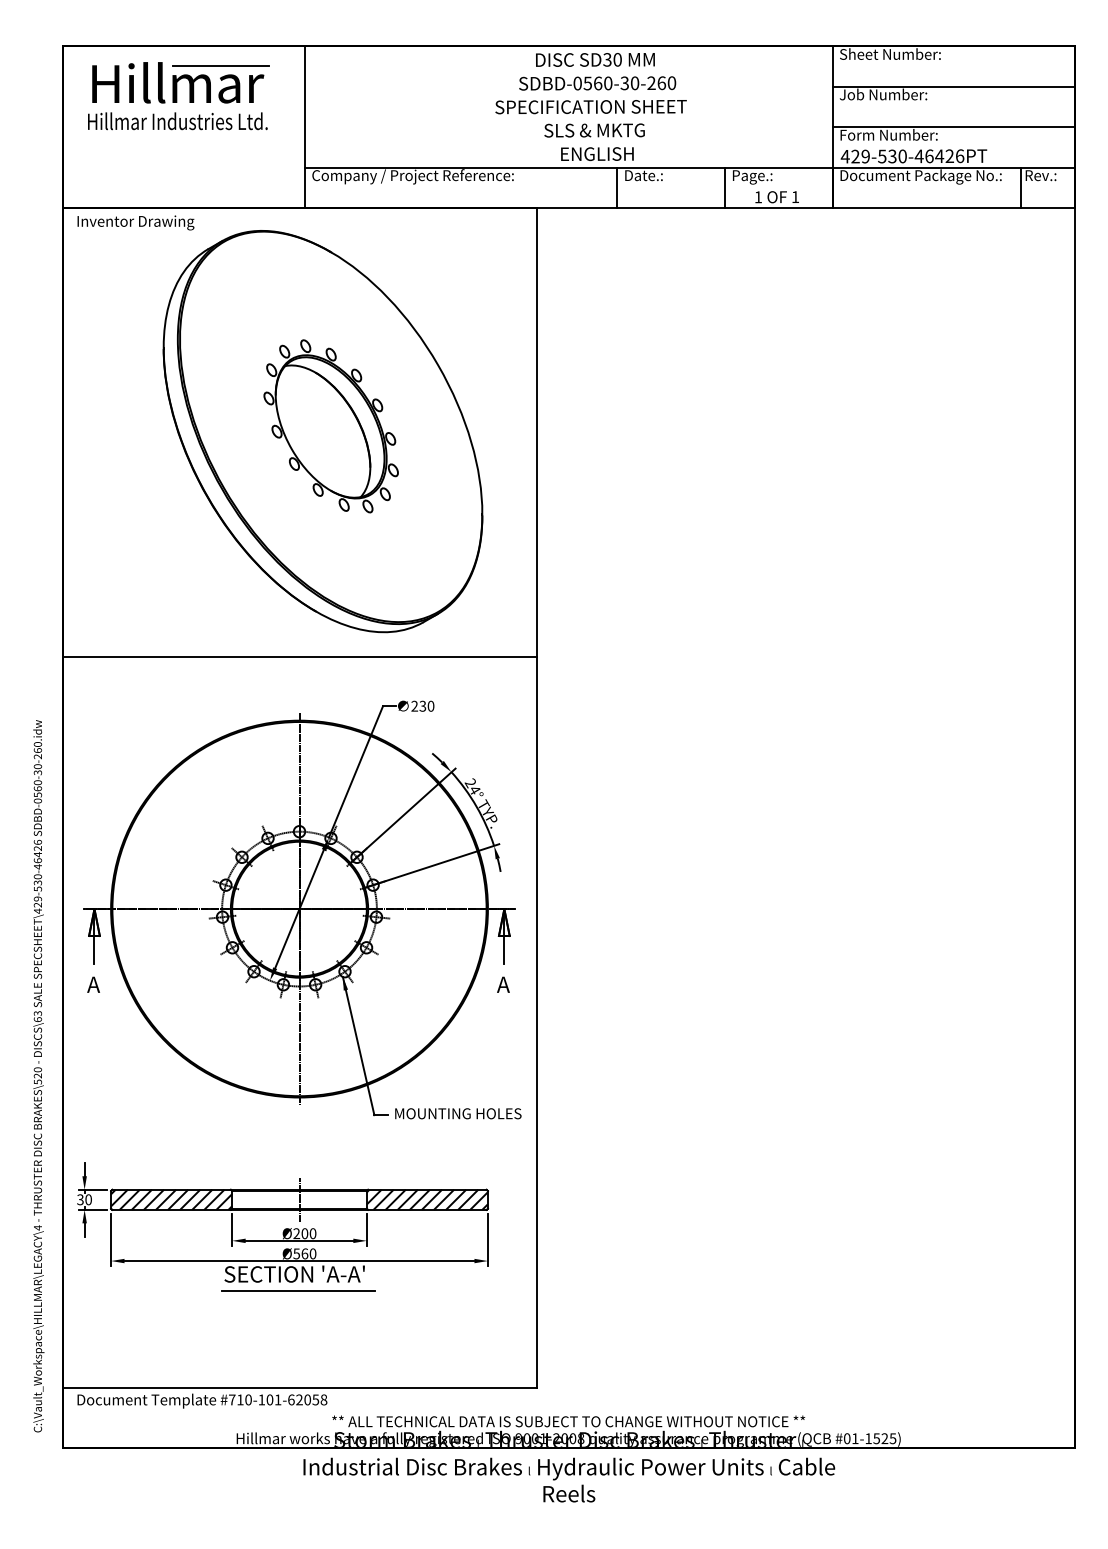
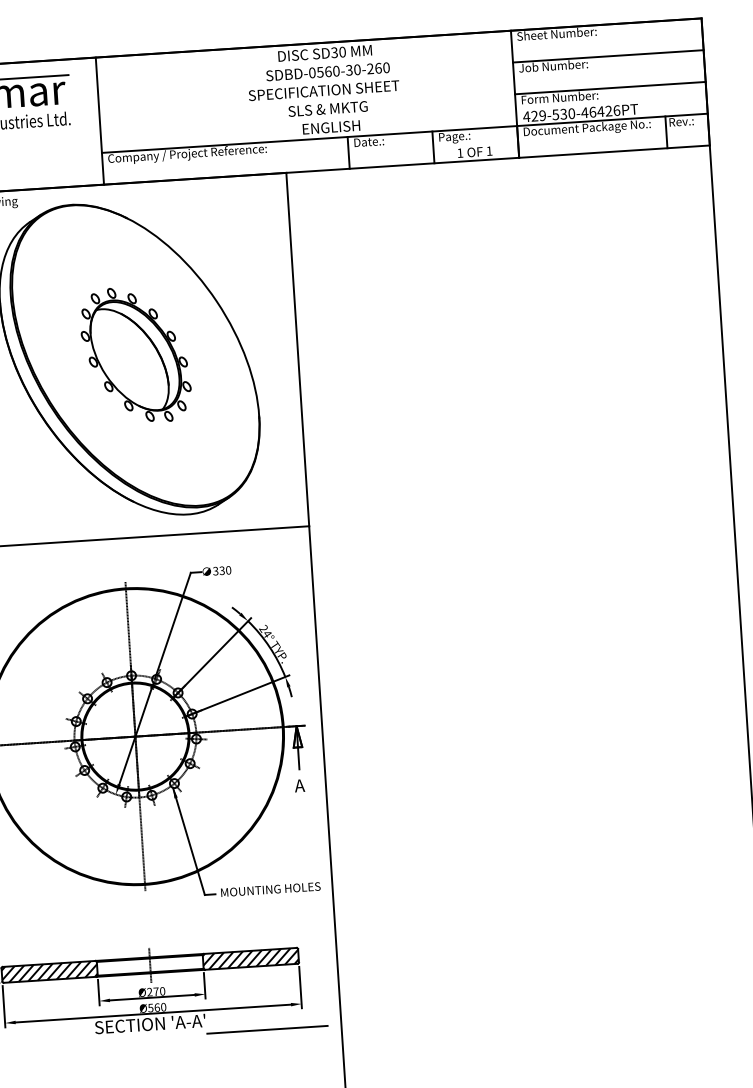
text: (414, 706) -> (215, 571), 230 -> 330
text: (304, 1233) -> (155, 991), Ø200 -> Ø270
line: (298, 1290) -> (267, 1029), moved

